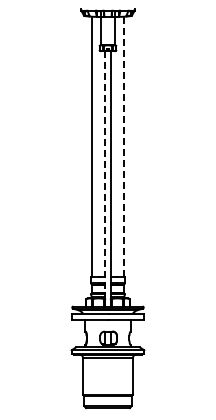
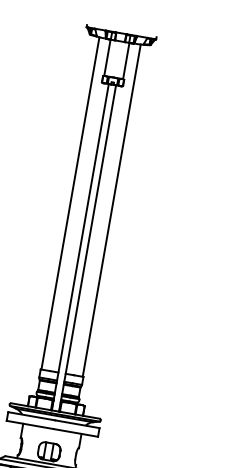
line: (124, 146) -> (112, 210), dashed -> solid
line: (105, 178) -> (80, 246), dashed -> solid

